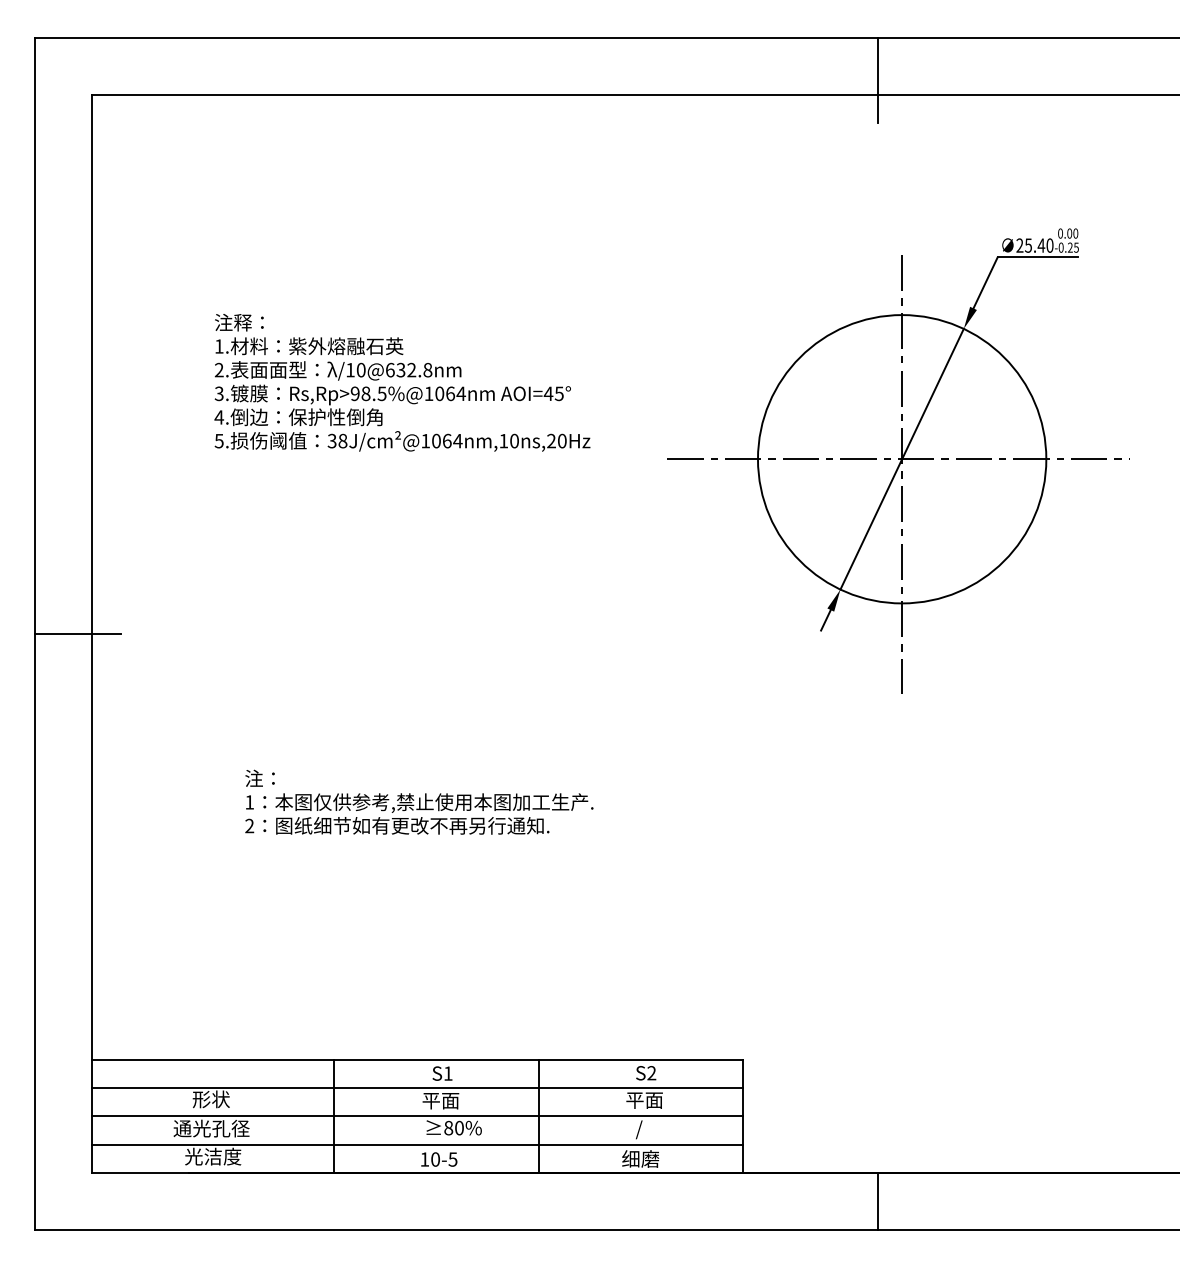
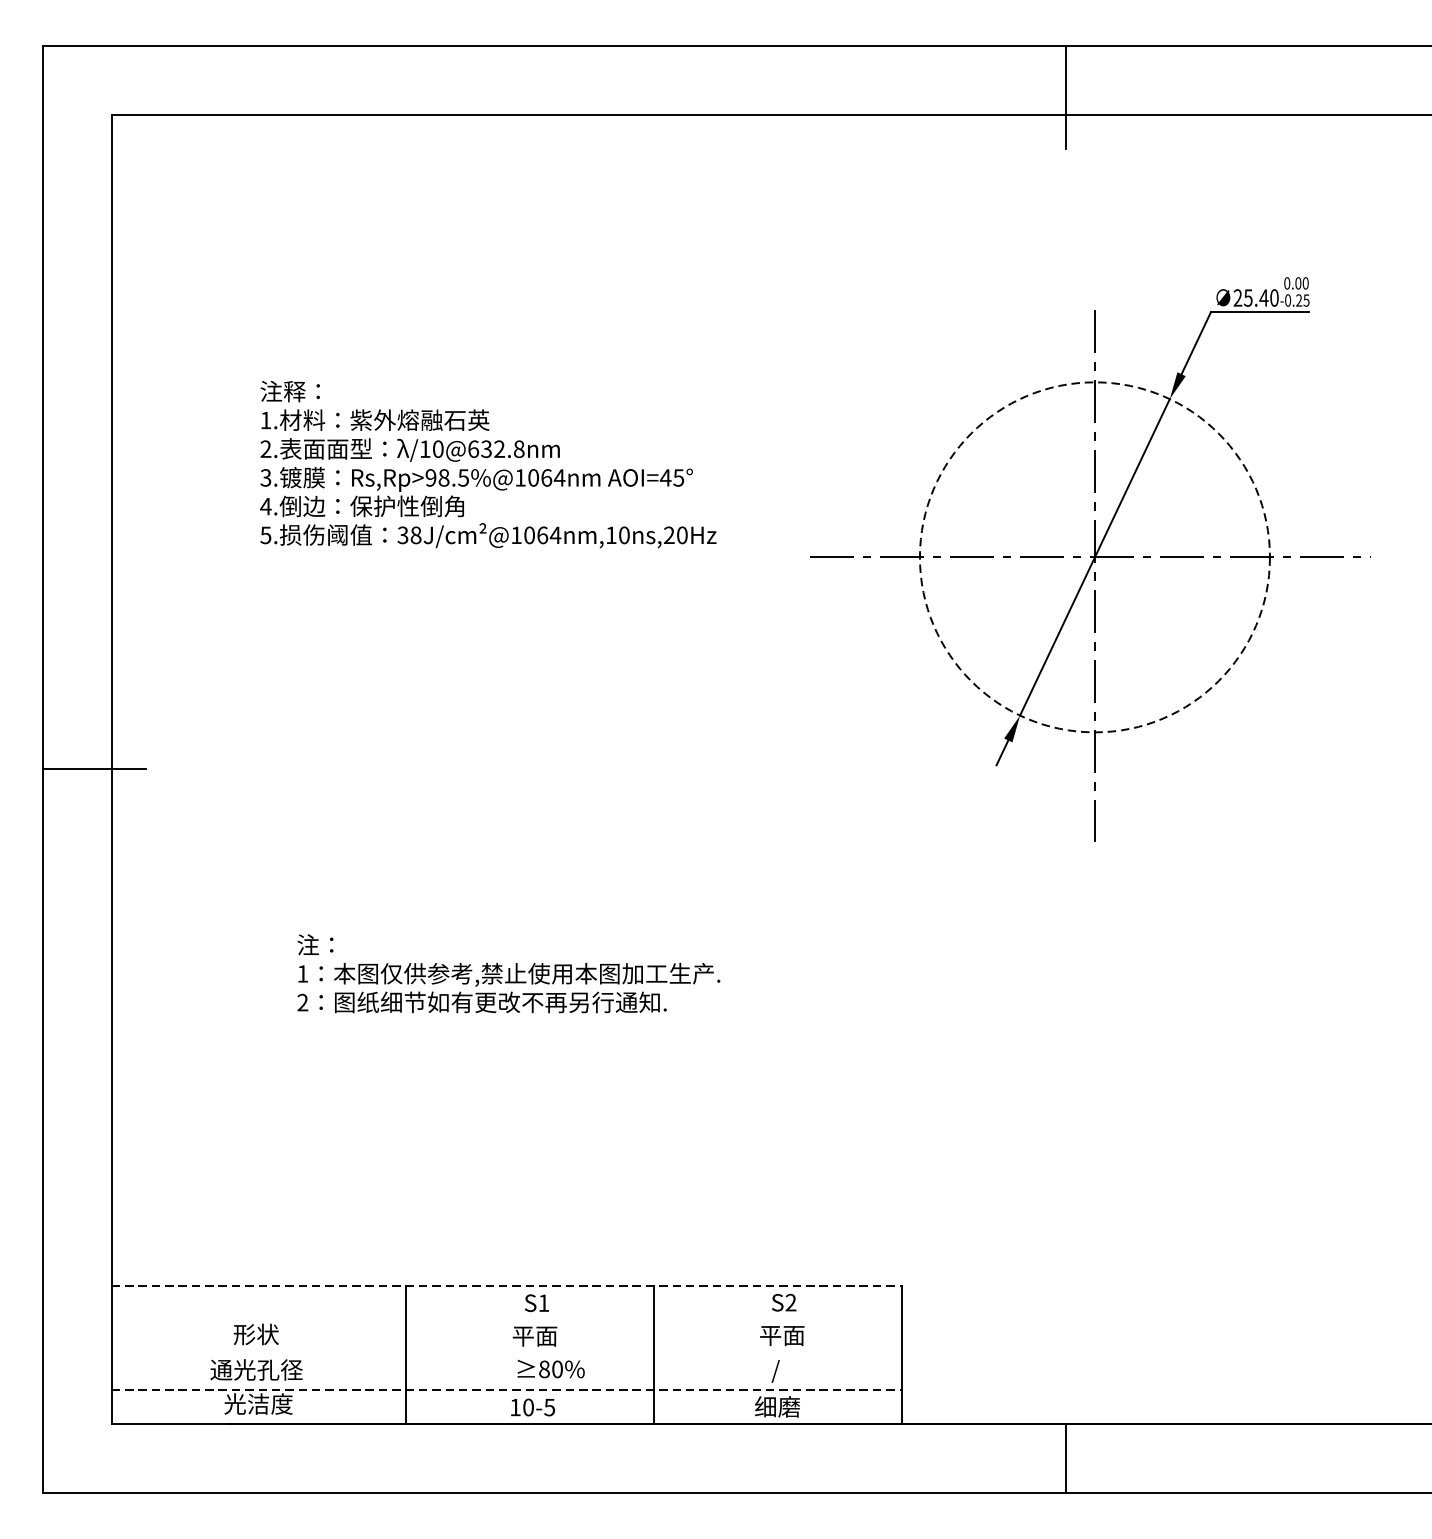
circle: (901, 459) -> (1094, 557), solid -> dashed
line: (418, 1059) -> (507, 1286), solid -> dashed
line: (417, 1088) -> (506, 1321), removed
line: (417, 1116) -> (506, 1355), removed
line: (418, 1144) -> (507, 1389), solid -> dashed

